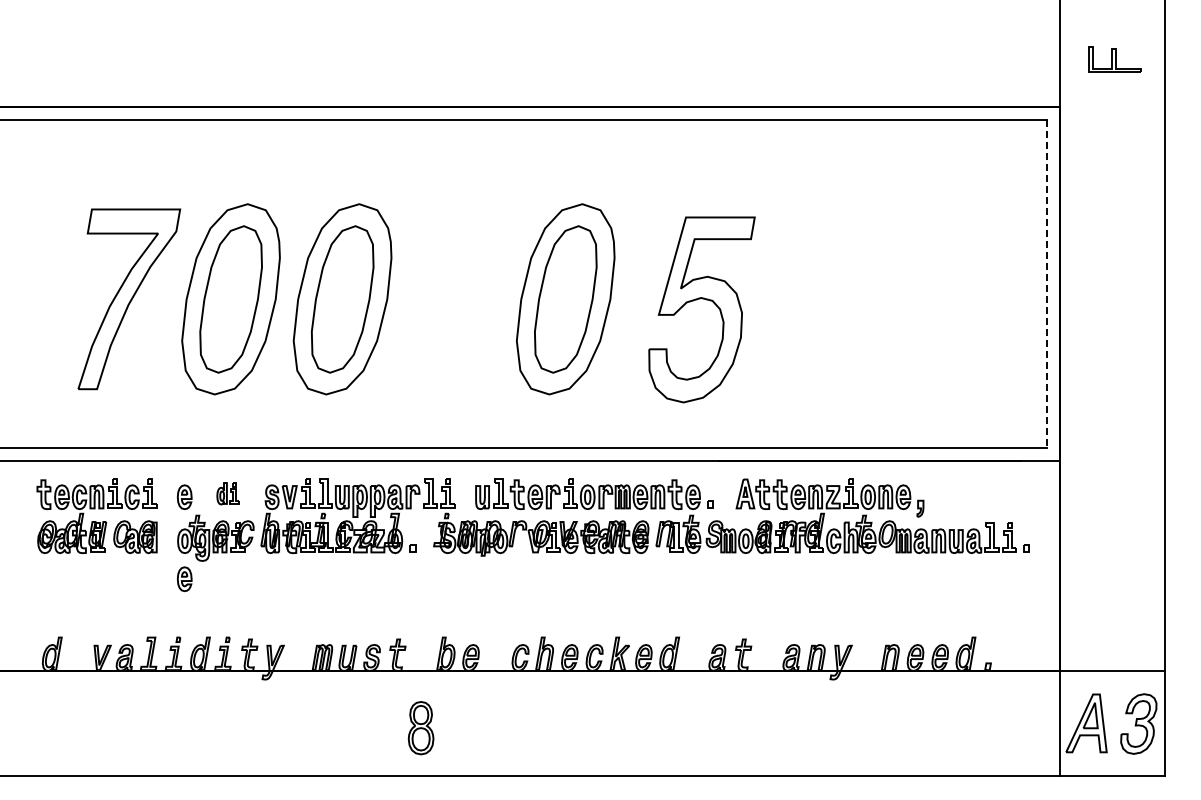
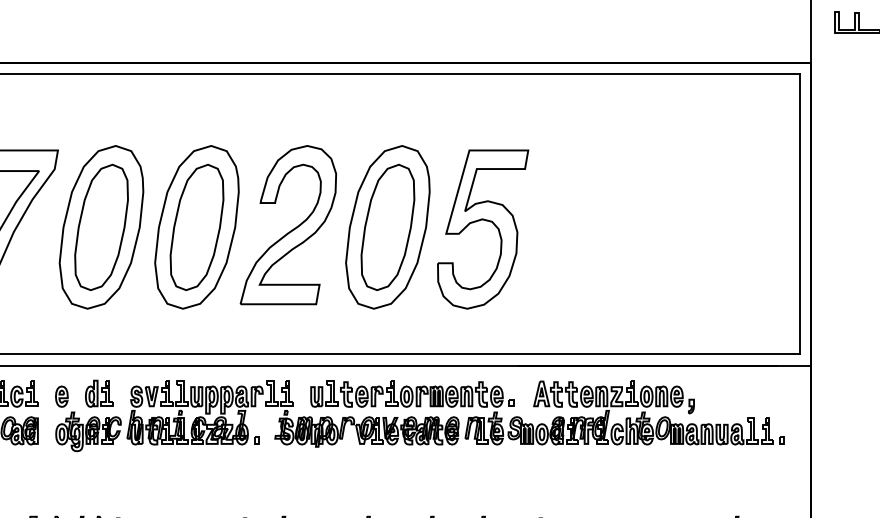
line: (1046, 284) -> (799, 214), dashed -> solid
part: (700, 299) -> (481, 220), moved
part: (454, 301) -> (292, 229), added
part: (227, 493) -> (98, 393), size x1.43
part: (184, 578) -> (61, 466), removed

